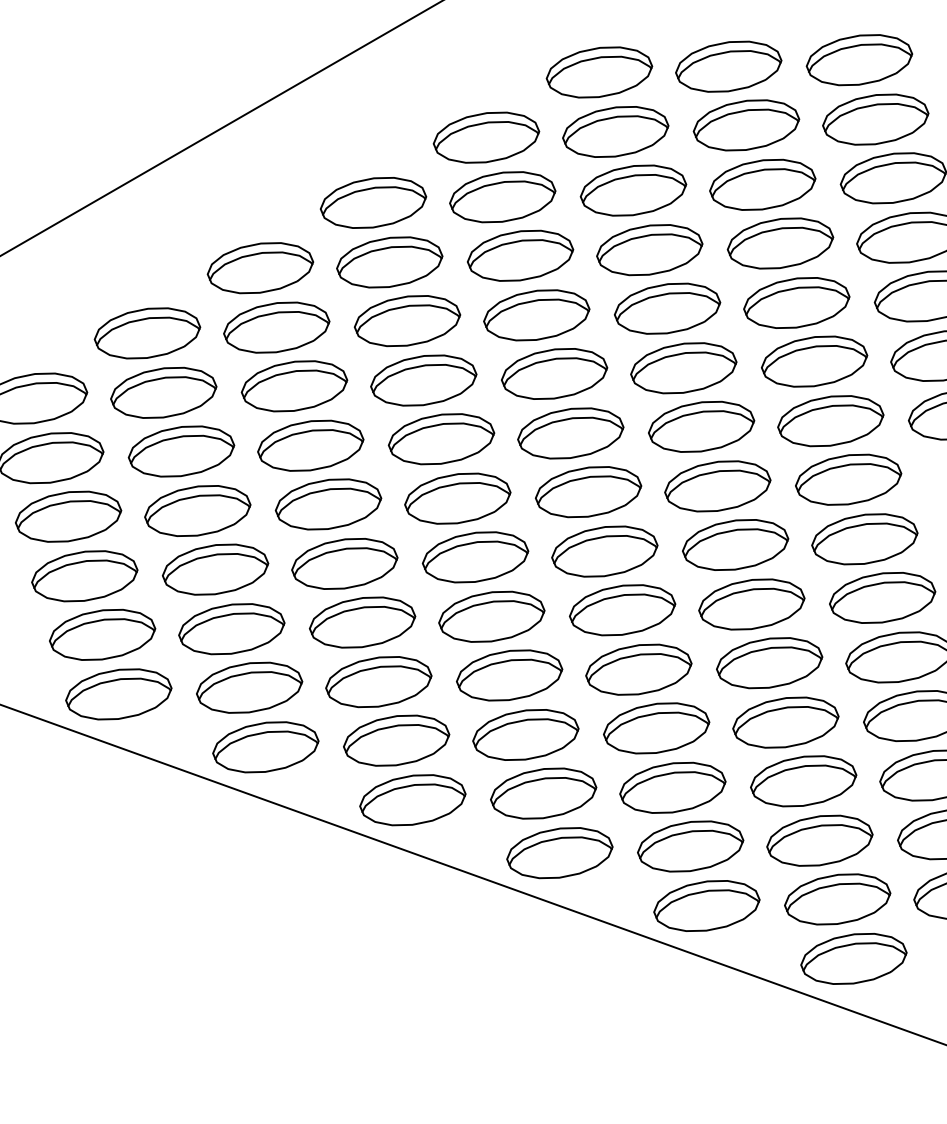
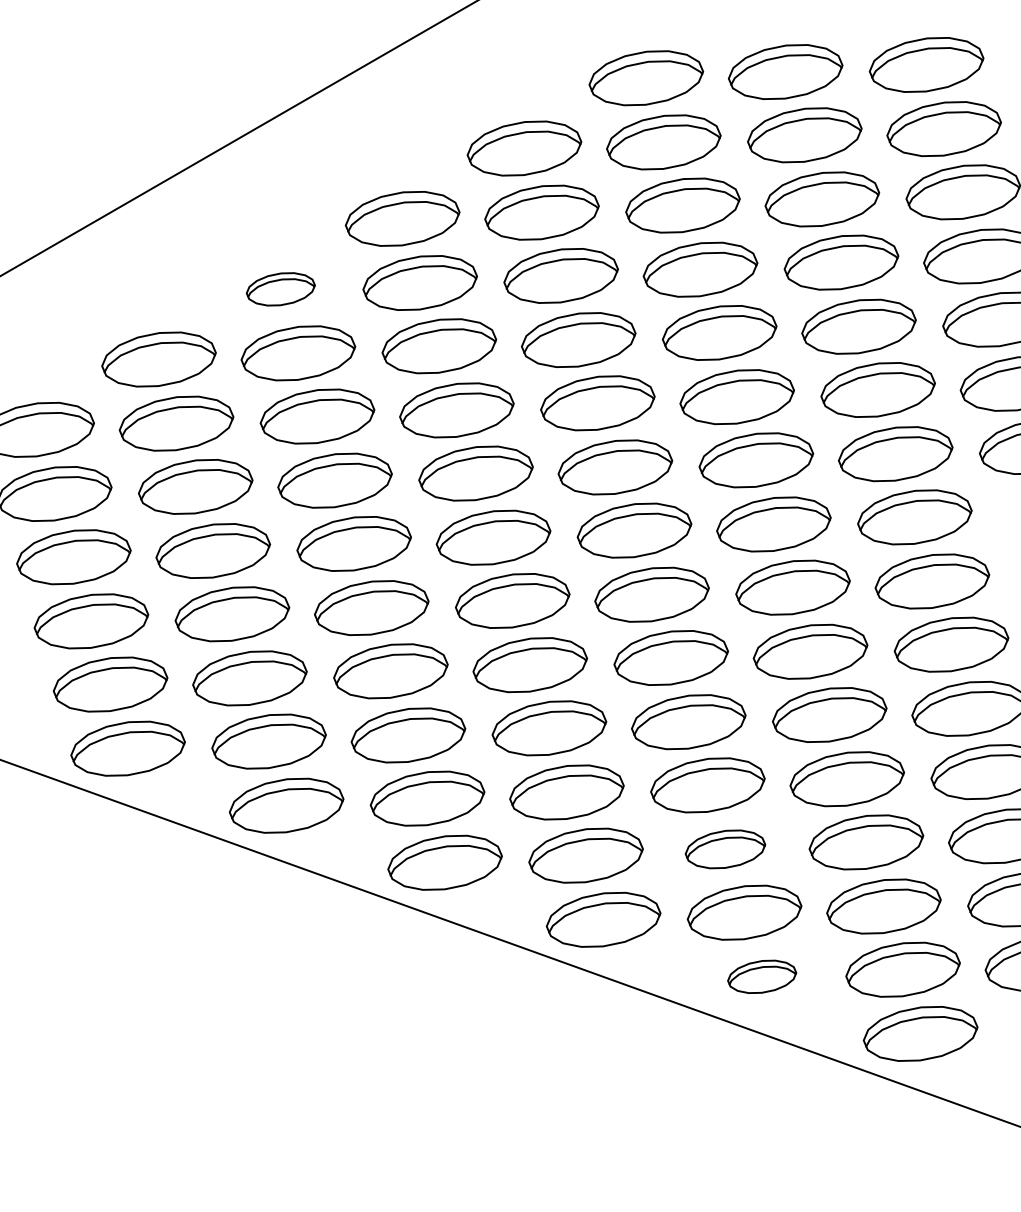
part: (260, 268) -> (280, 289), size x0.6
part: (672, 787) -> (725, 849), size x0.7
part: (706, 905) -> (761, 976), size x0.6

